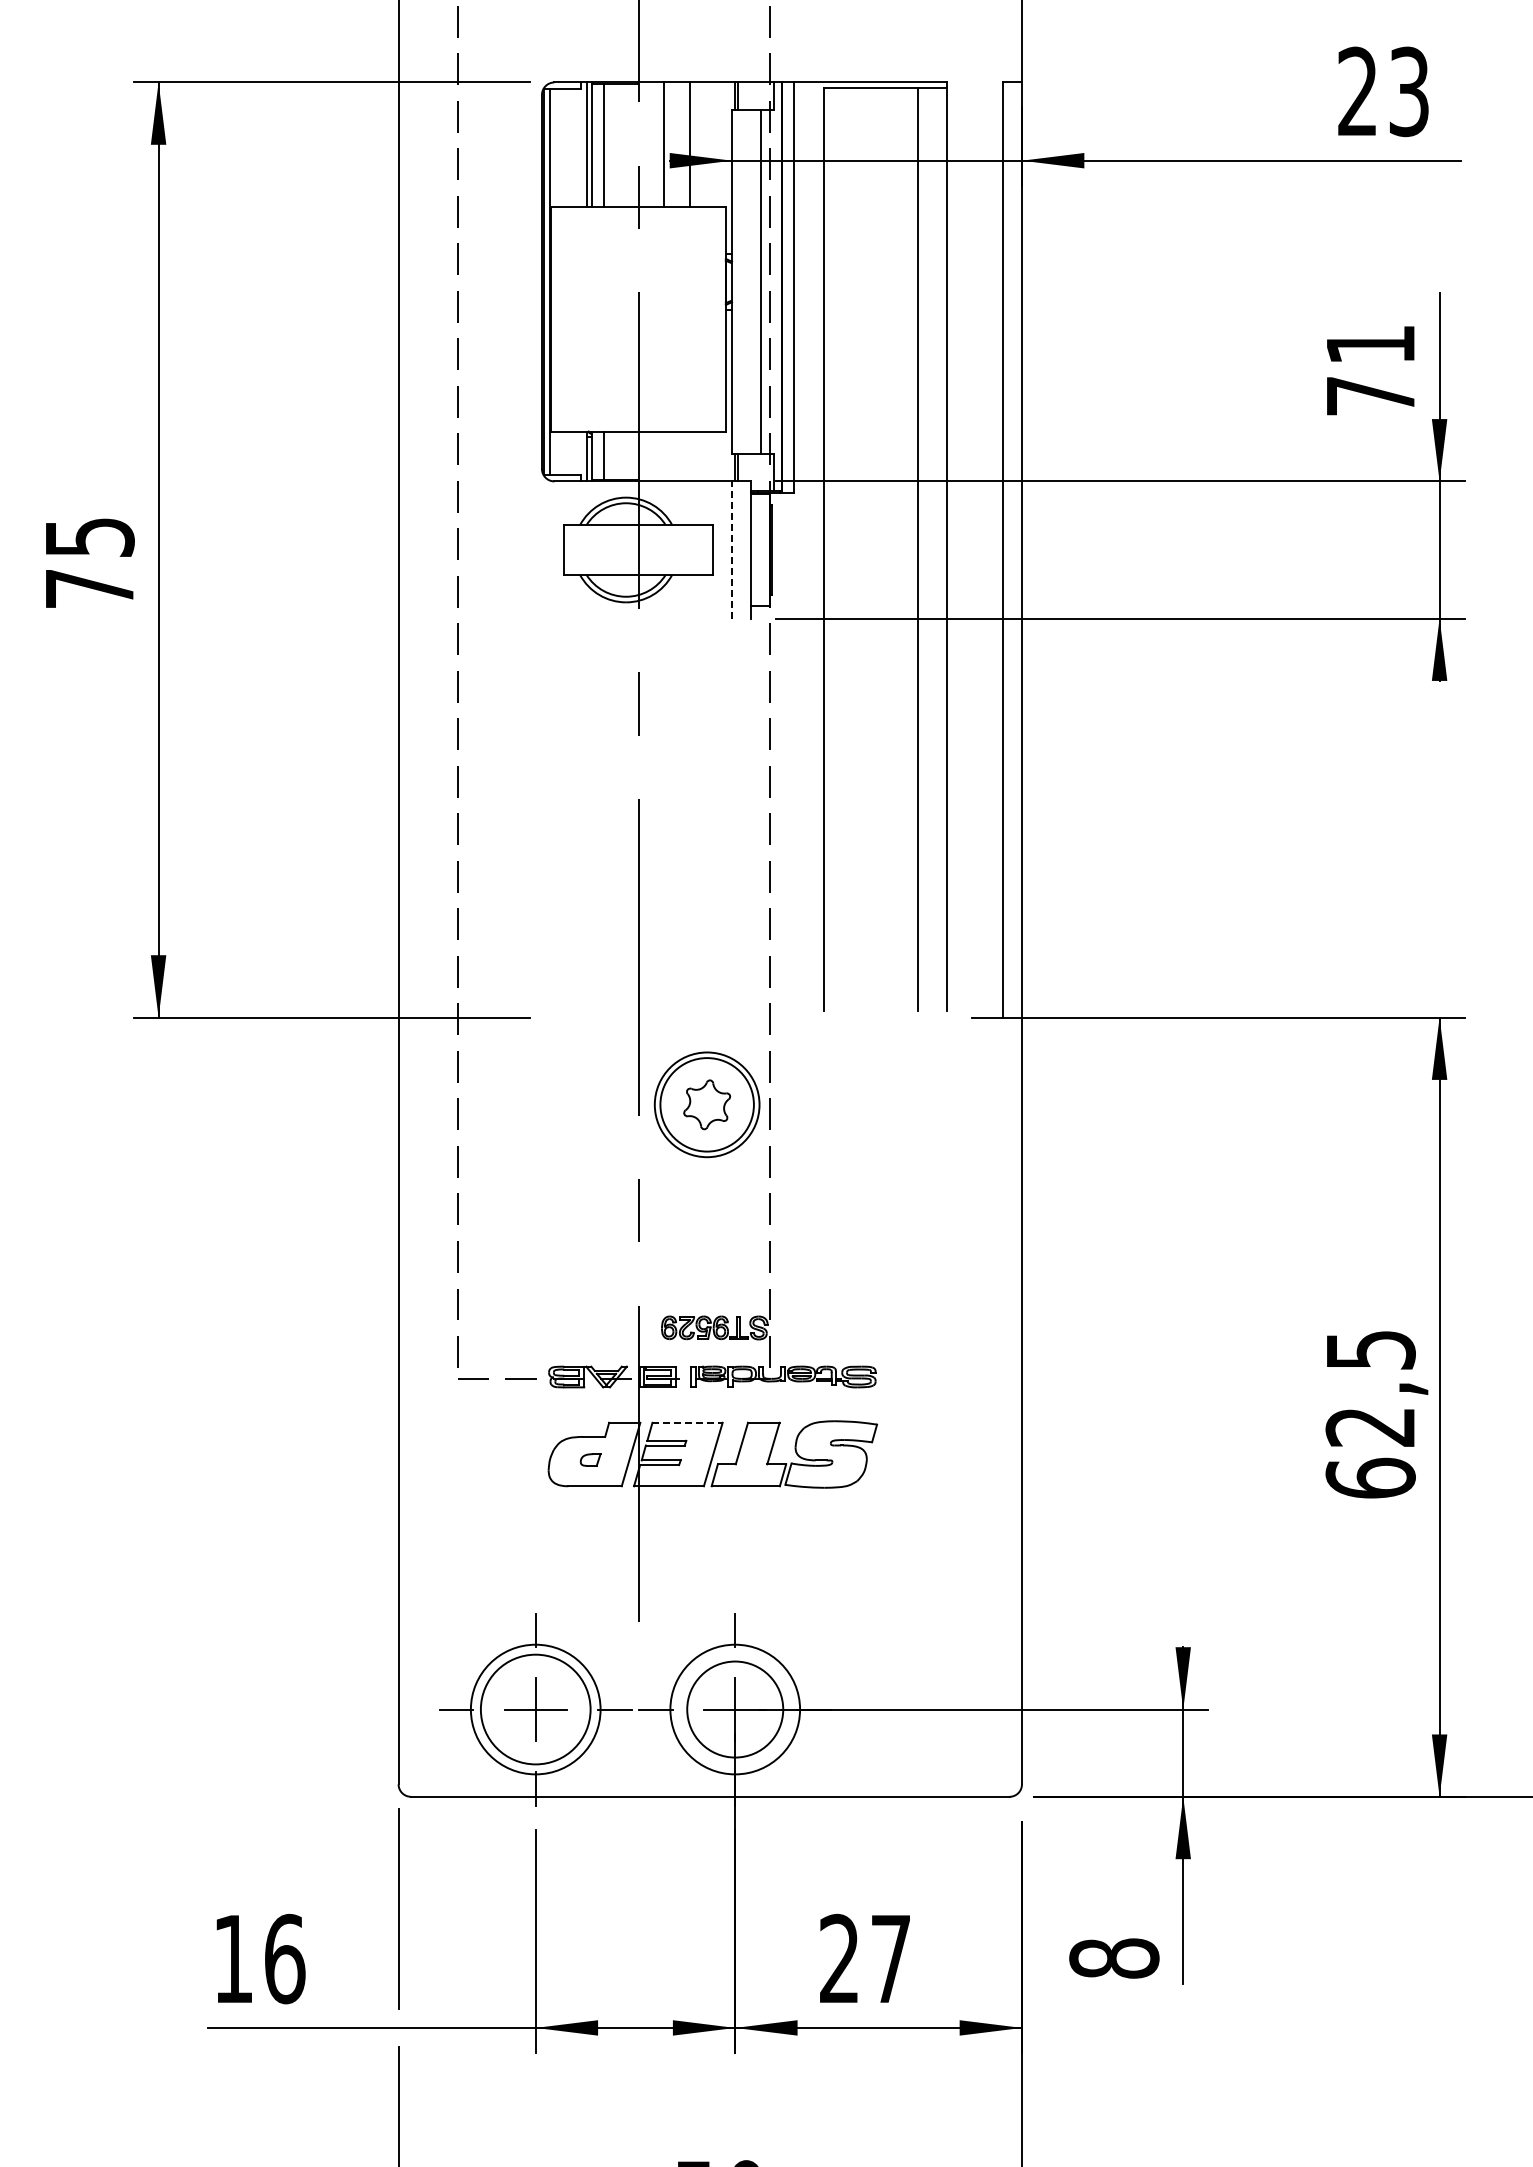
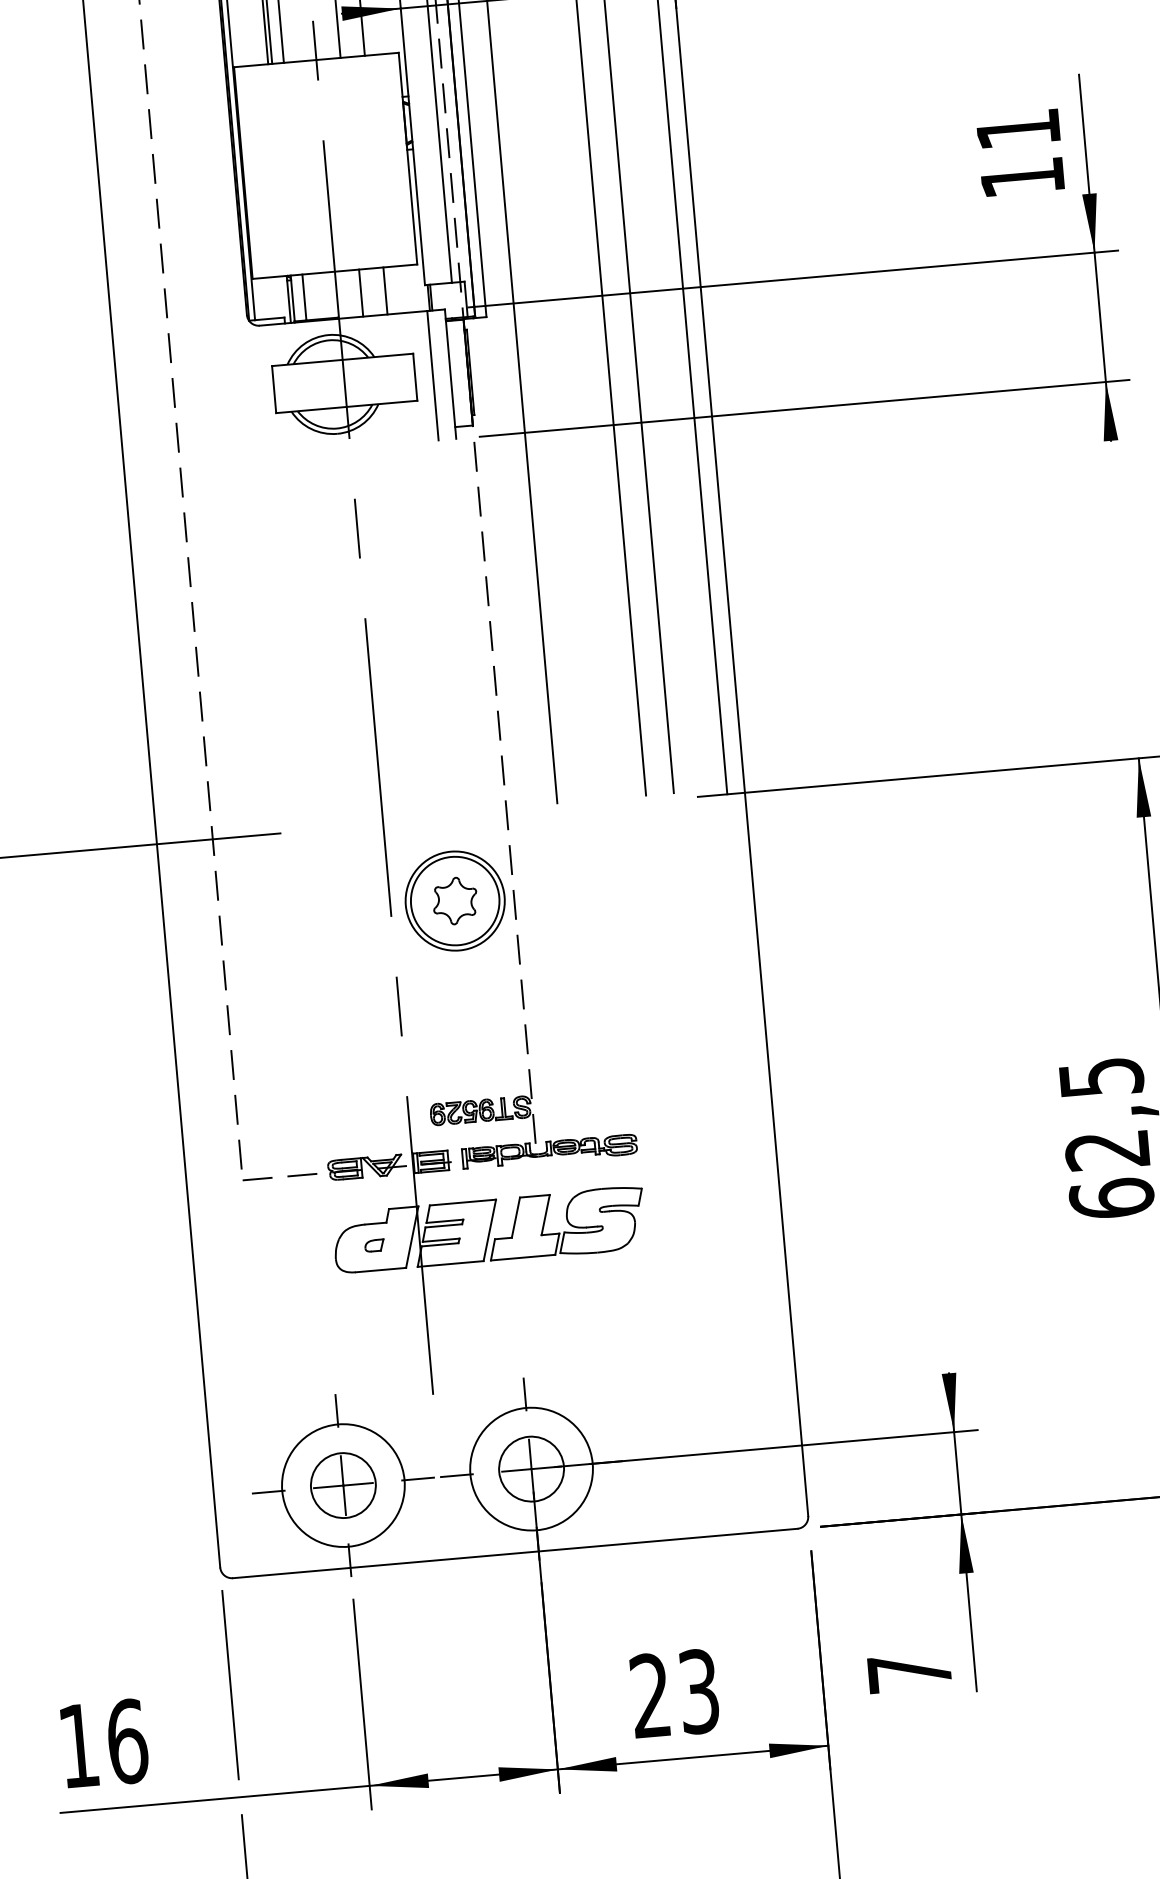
text: (1370, 396) -> (1022, 178), 71 -> 11
line: (664, 456) -> (361, 293), added
line: (689, 456) -> (385, 291), added
line: (732, 550) -> (433, 376), dashed -> solid
line: (688, 1422) -> (463, 1202), dashed -> solid
circle: (535, 1709) -> (343, 1485), size x0.62
circle: (734, 1709) -> (530, 1469), size x0.71
text: (890, 1958) -> (698, 1691), 27 -> 23
text: (1114, 1958) -> (909, 1672), 8 -> 7

